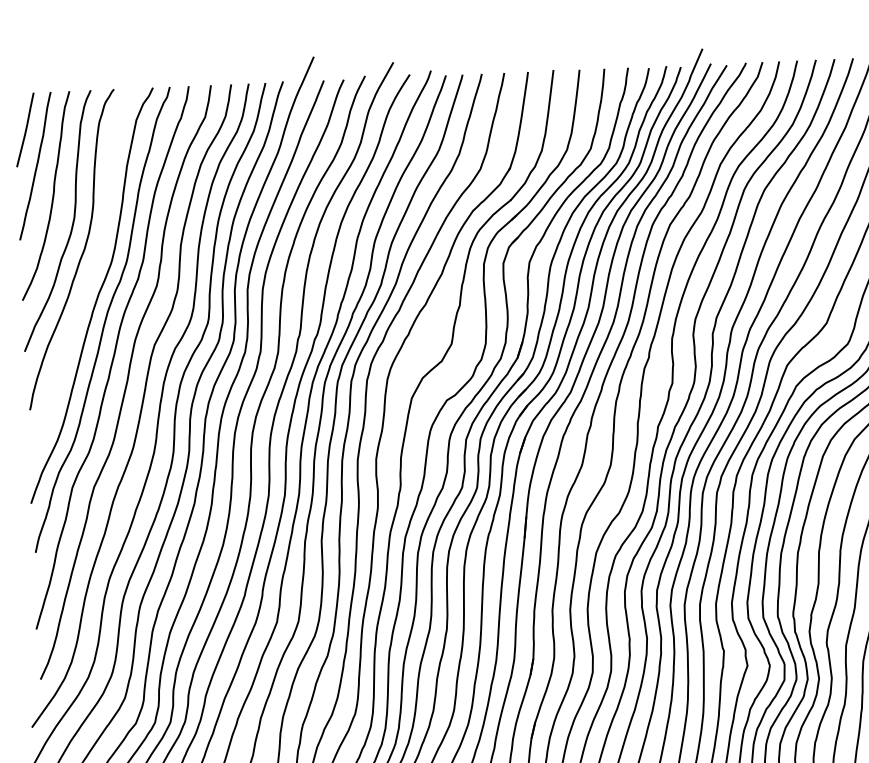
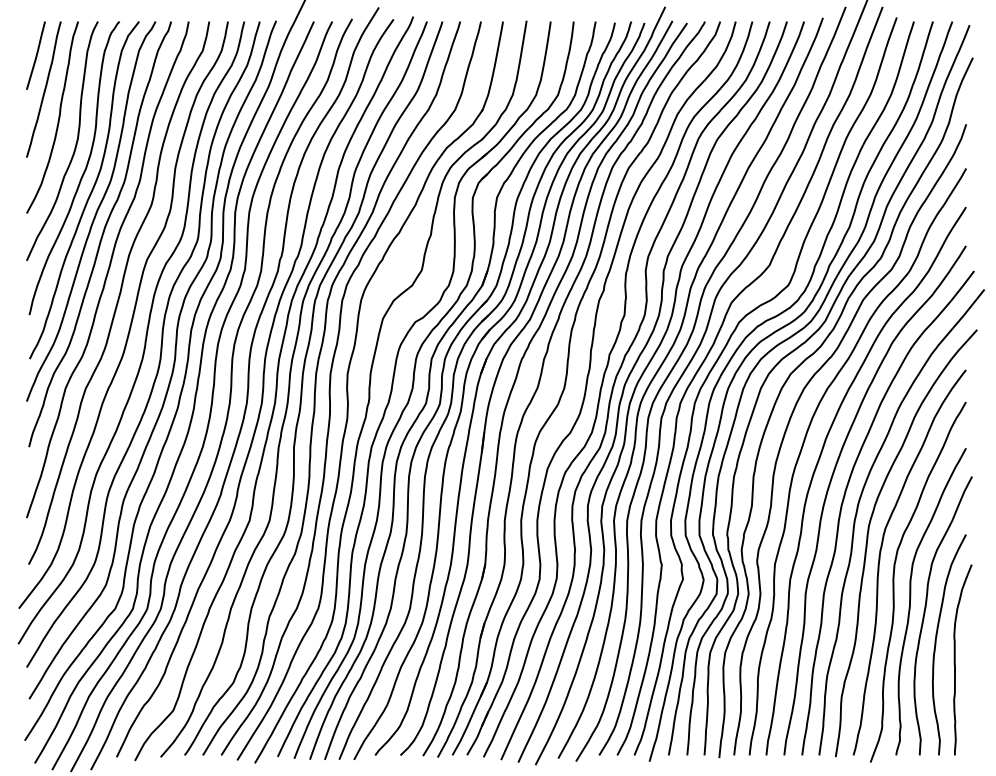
curve: (90, 274) -> (90, 191), added

